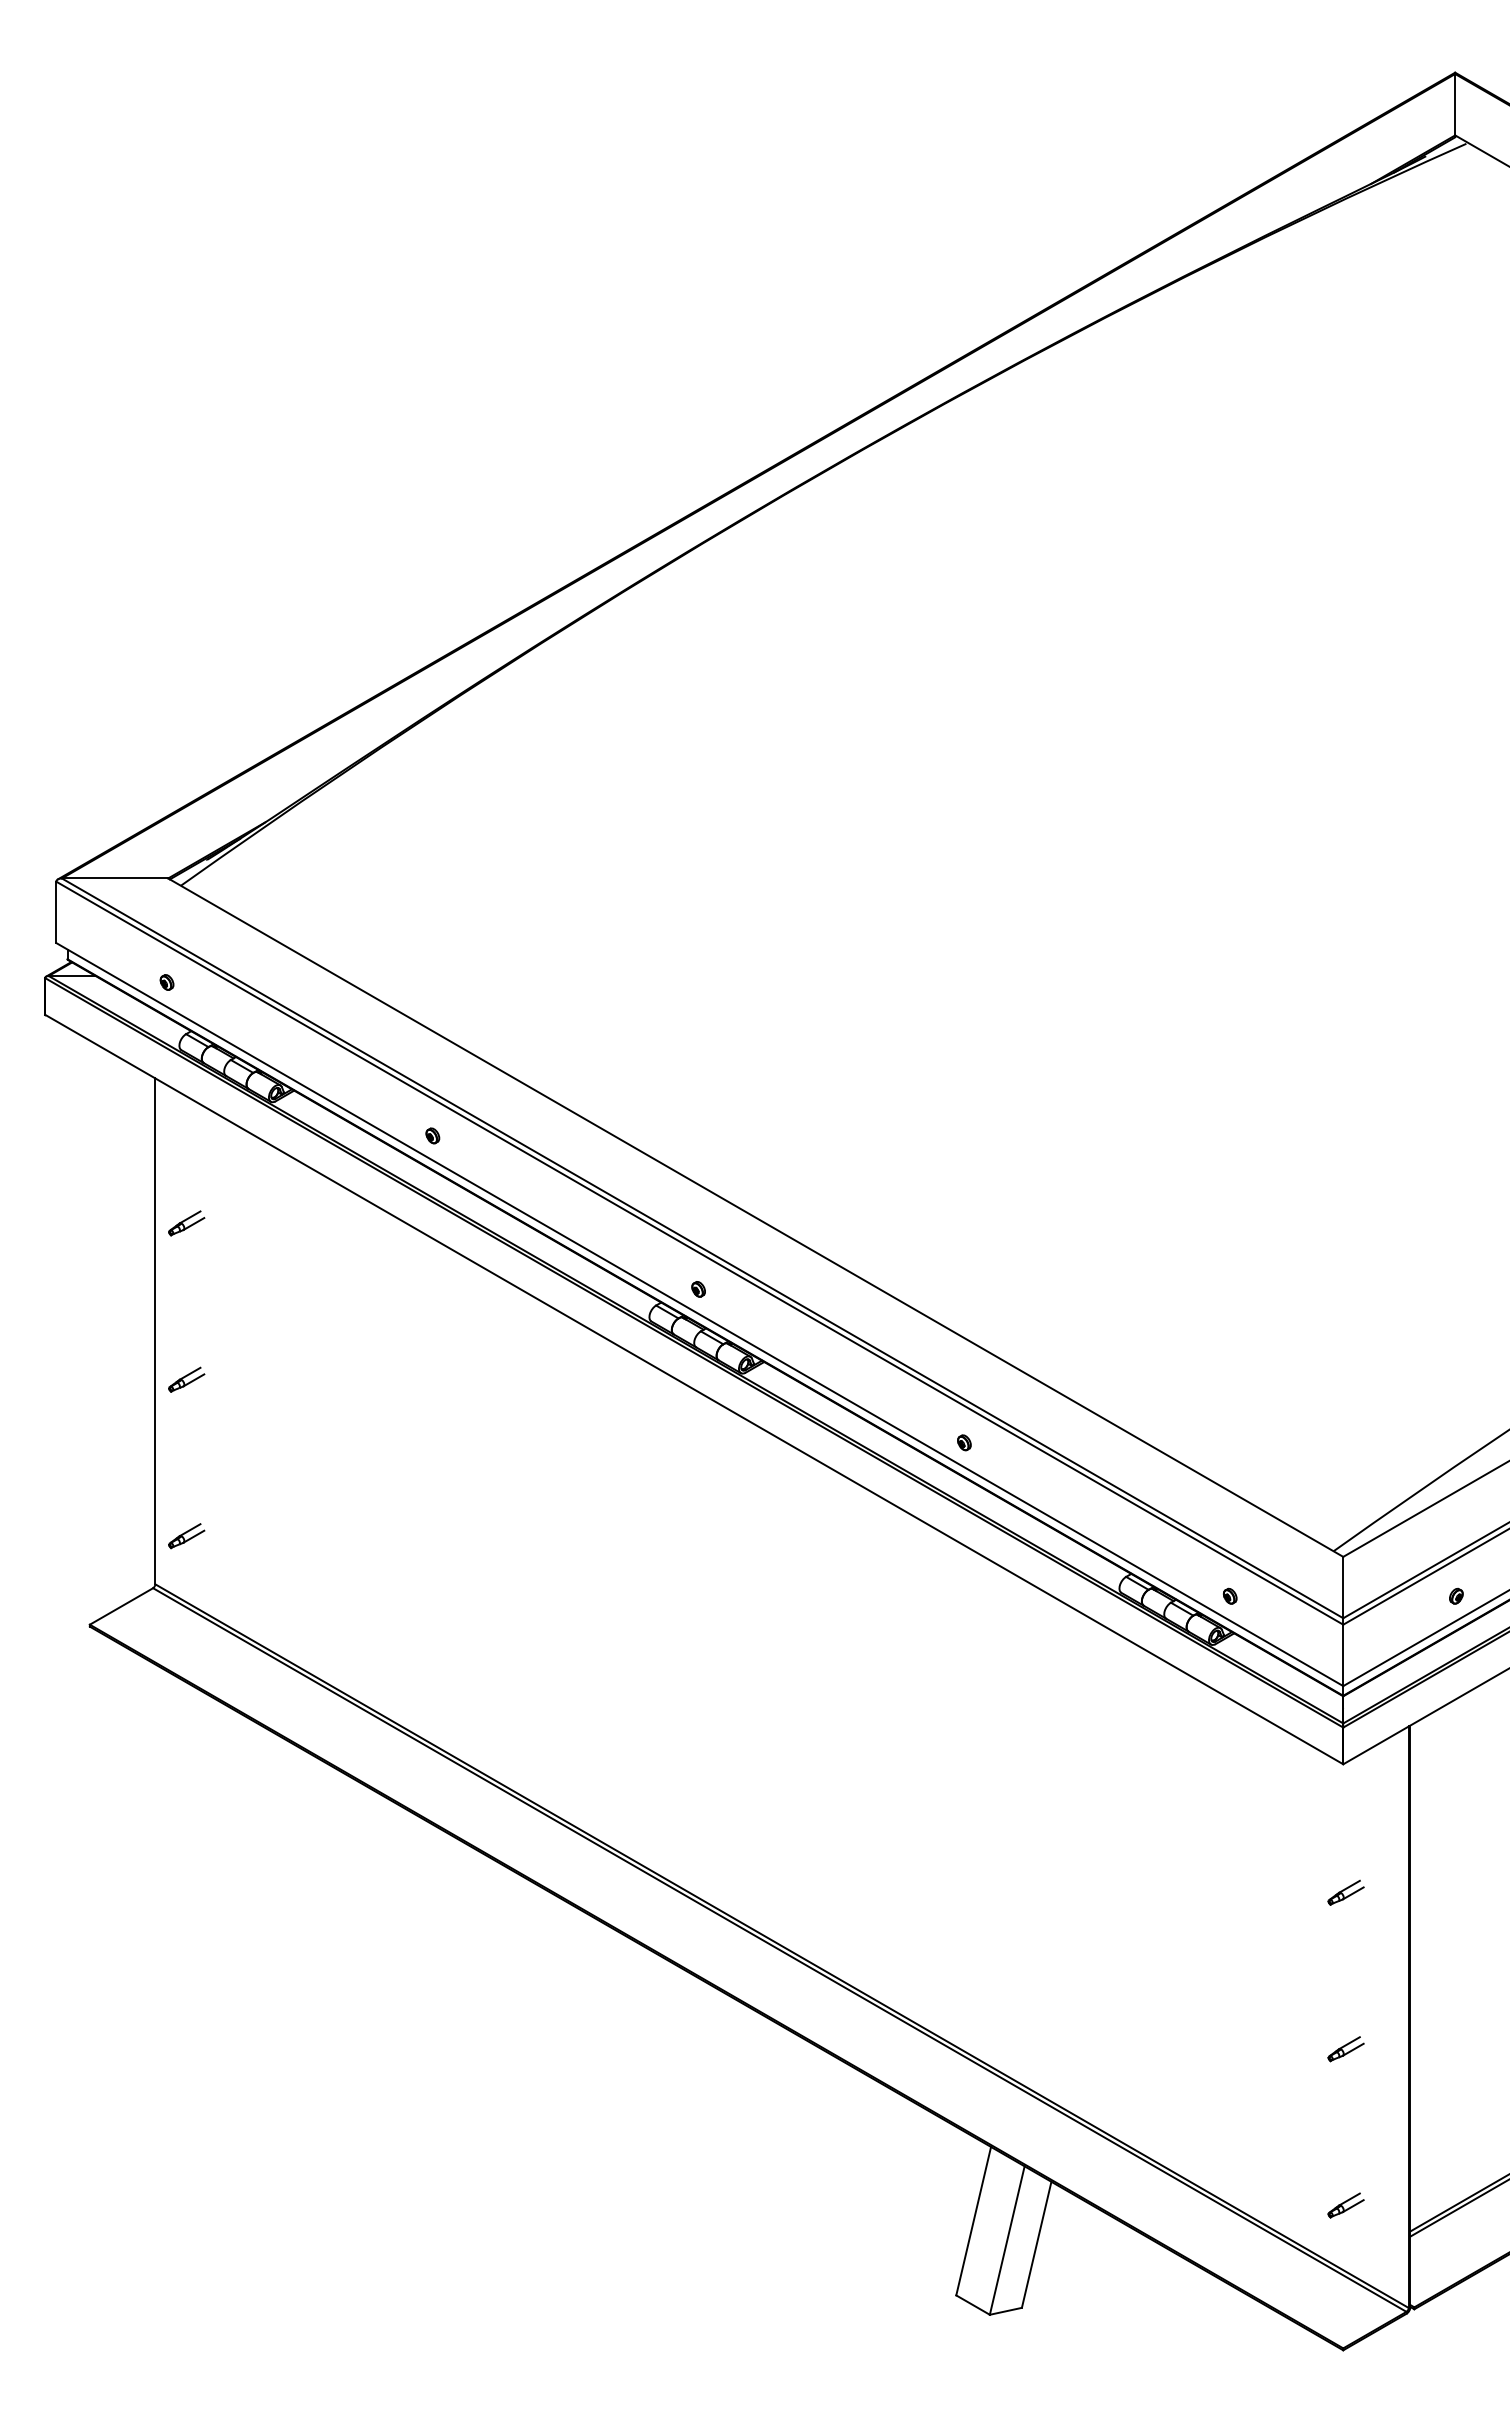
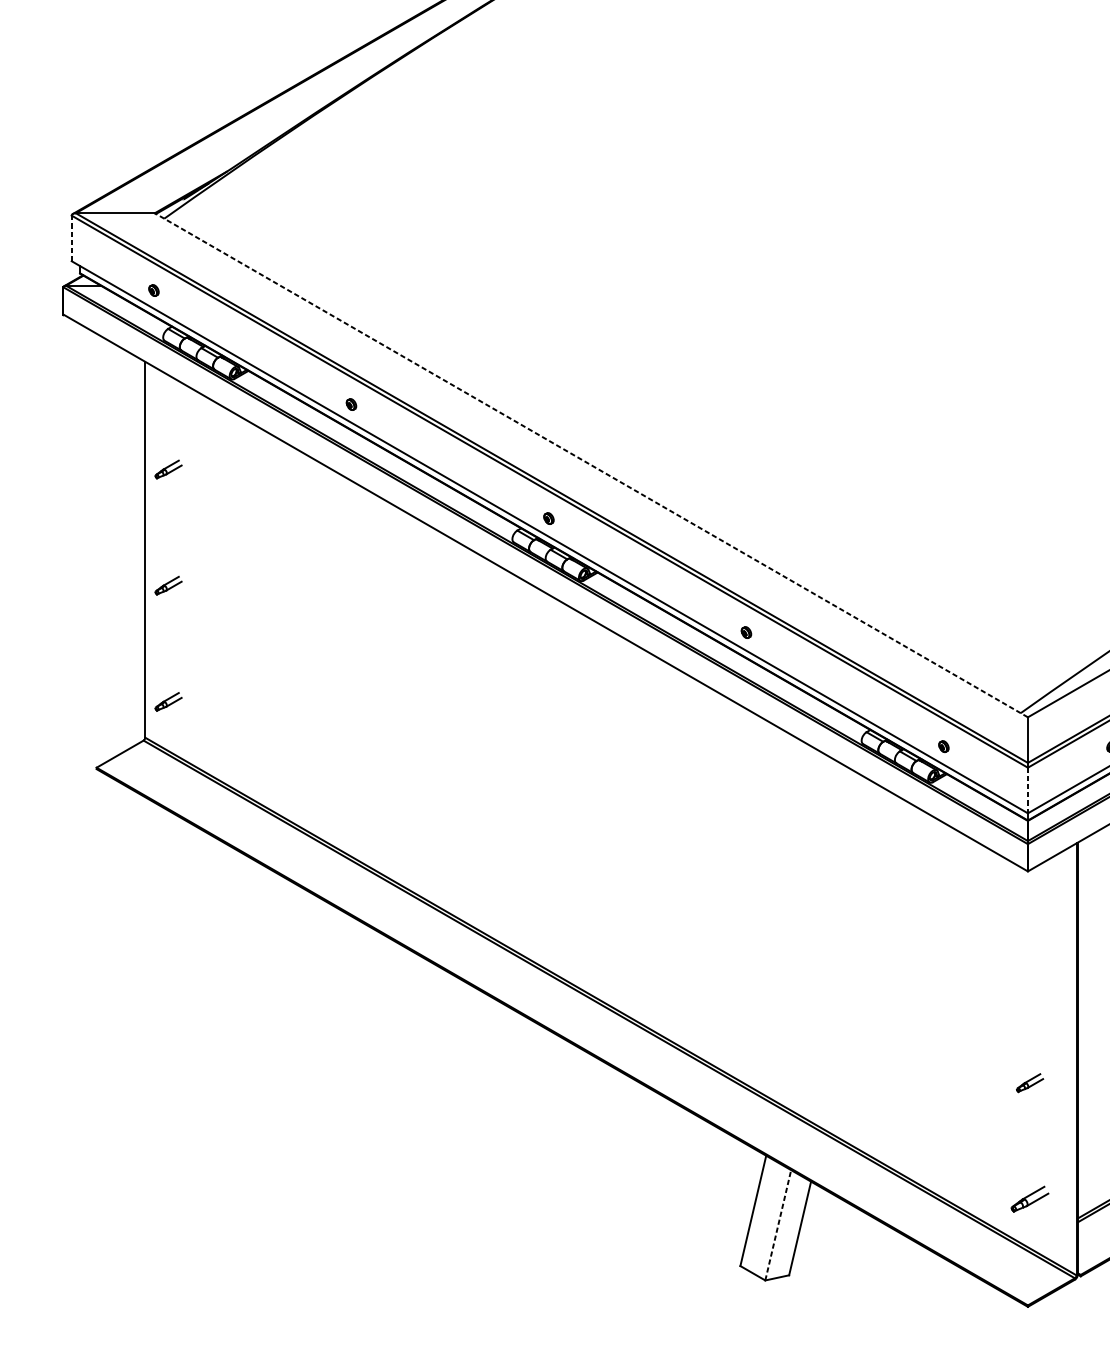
line: (56, 912) -> (71, 238), solid -> dashed
line: (755, 1217) -> (591, 465), solid -> dashed
line: (1343, 1655) -> (1028, 790), solid -> dashed
part: (1345, 1892) -> (1029, 966), removed
part: (1345, 2205) -> (1029, 1199), size x1.4
line: (1007, 2240) -> (778, 1225), solid -> dashed

